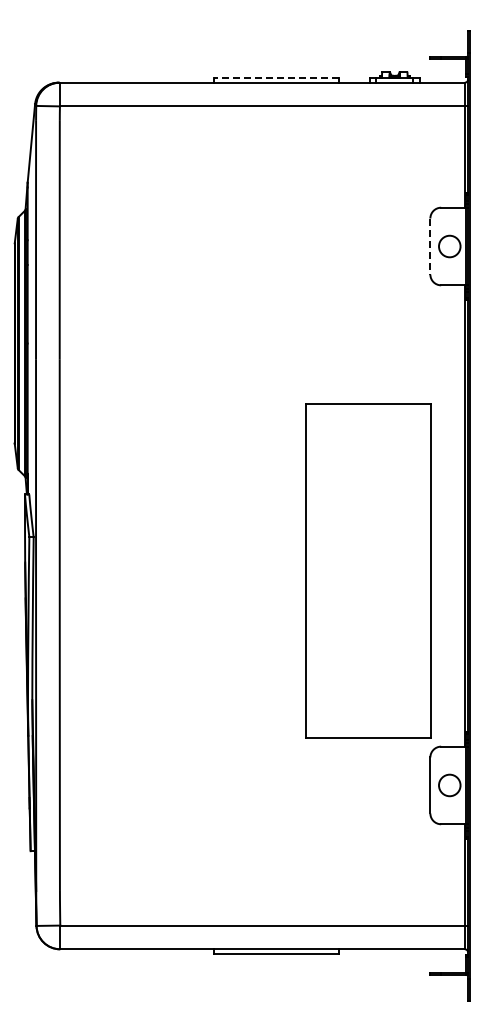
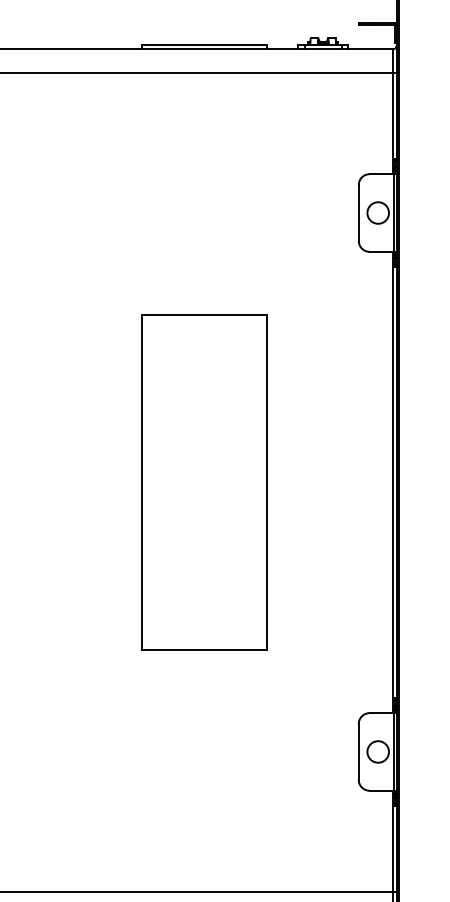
line: (276, 78) -> (204, 45), dashed -> solid
line: (430, 247) -> (358, 214), dashed -> solid
part: (368, 570) -> (204, 482), moved

